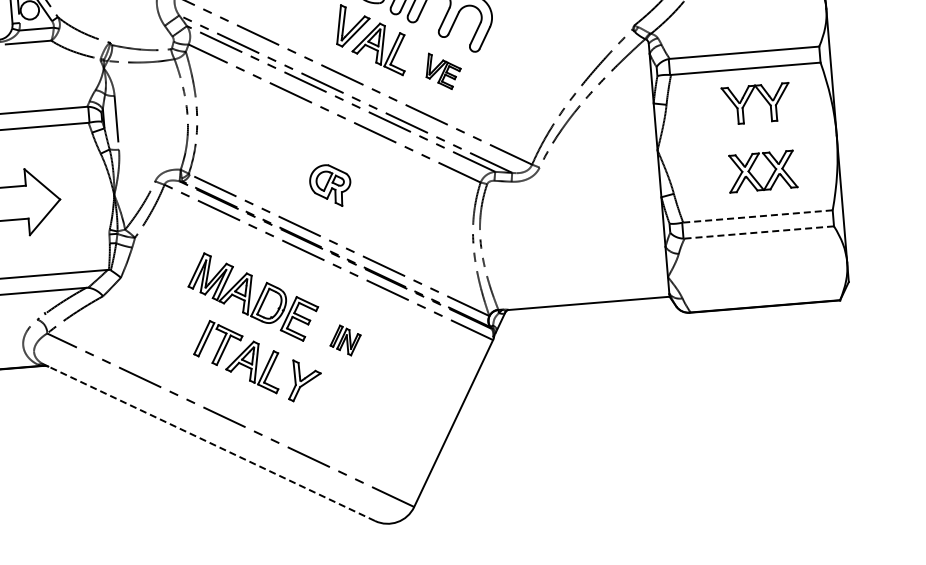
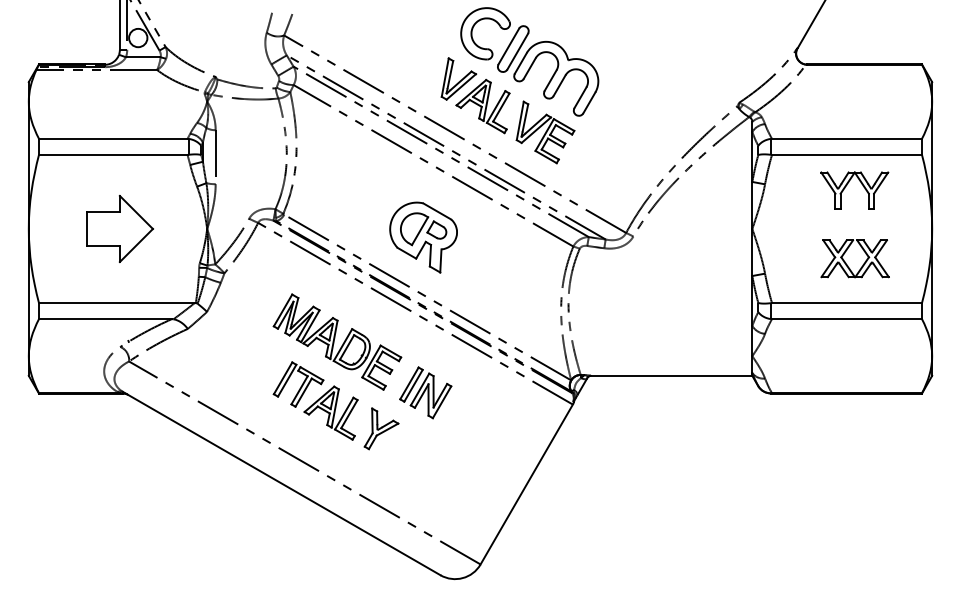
part: (443, 71) -> (545, 132), size x1.67
part: (330, 185) -> (423, 237), size x1.67
line: (758, 216) -> (847, 303), dashed -> solid
line: (758, 232) -> (846, 319), dashed -> solid
part: (345, 340) -> (425, 392), size x1.67
line: (209, 442) -> (281, 483), dashed -> solid

